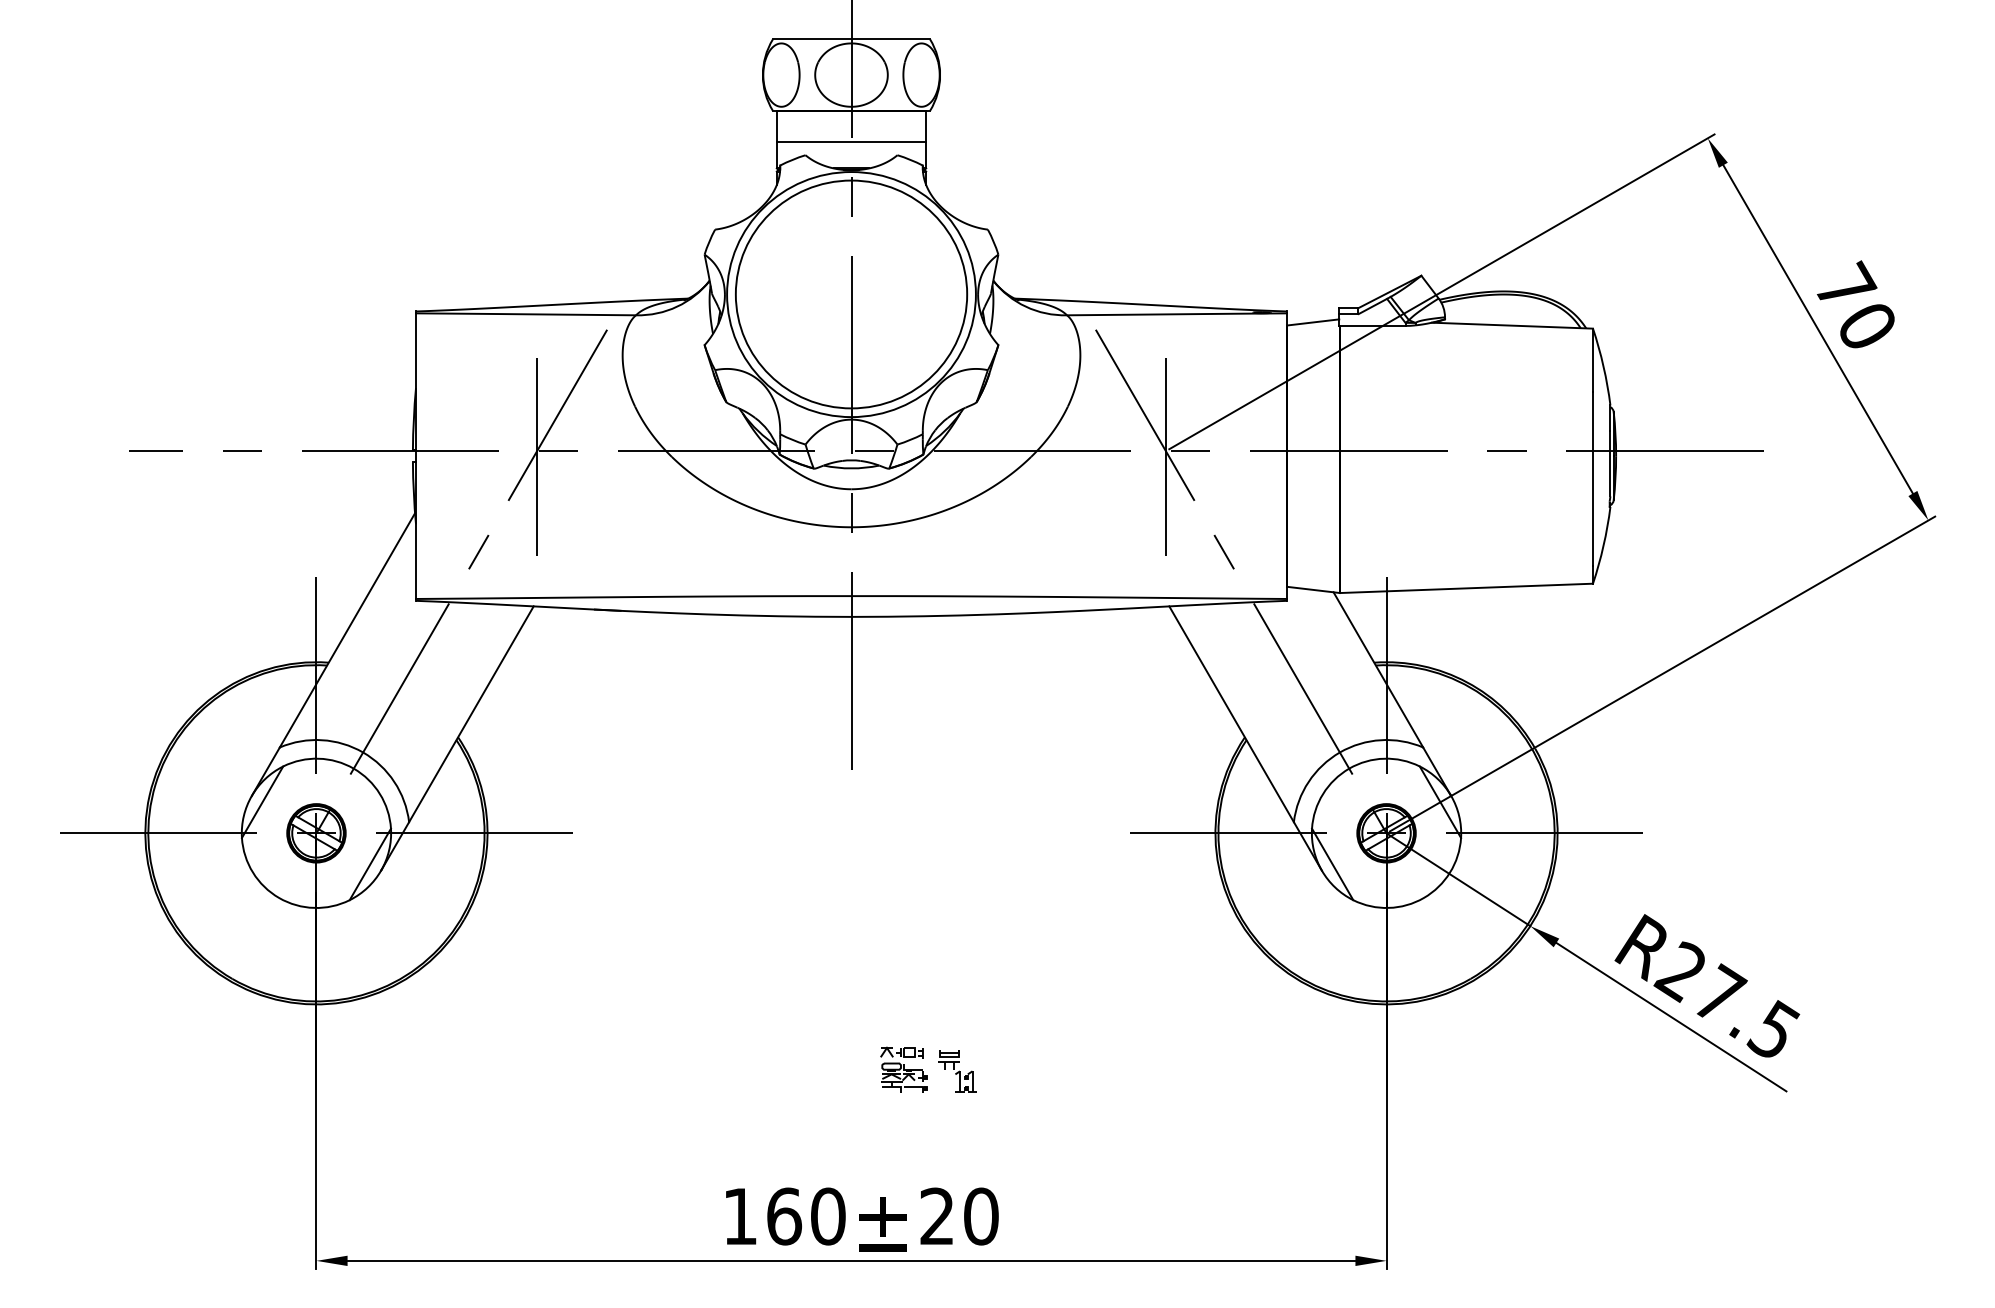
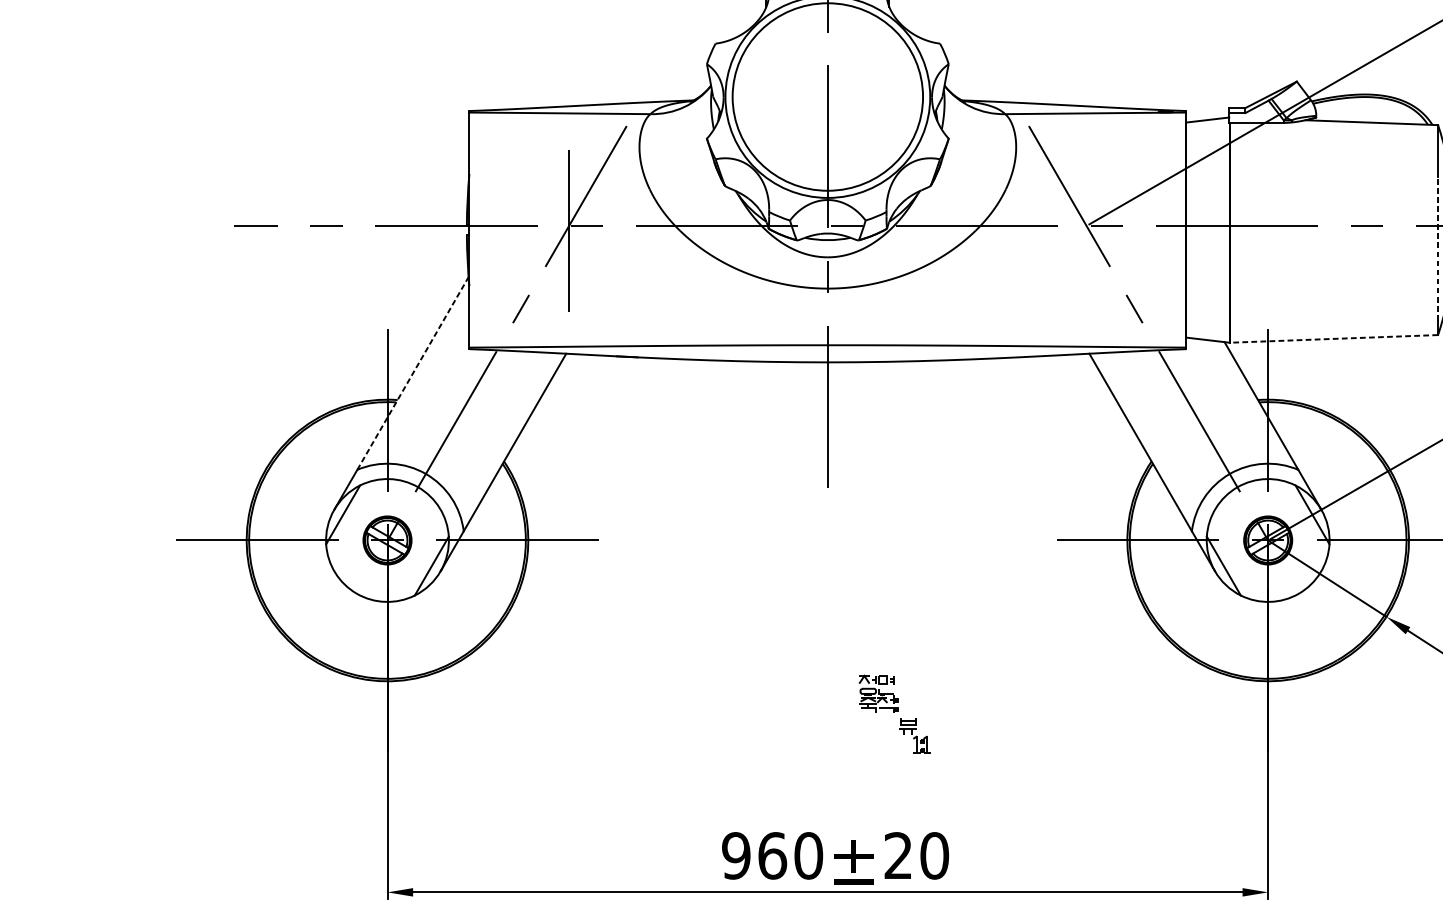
line: (1165, 450) -> (1086, 225), removed
line: (1592, 478) -> (1437, 248), solid -> dashed
line: (1466, 588) -> (1333, 339), solid -> dashed
line: (347, 629) -> (413, 372), solid -> dashed
part: (903, 1069) -> (878, 693), moved
text: (739, 1216) -> (735, 855), 160 -> 960

